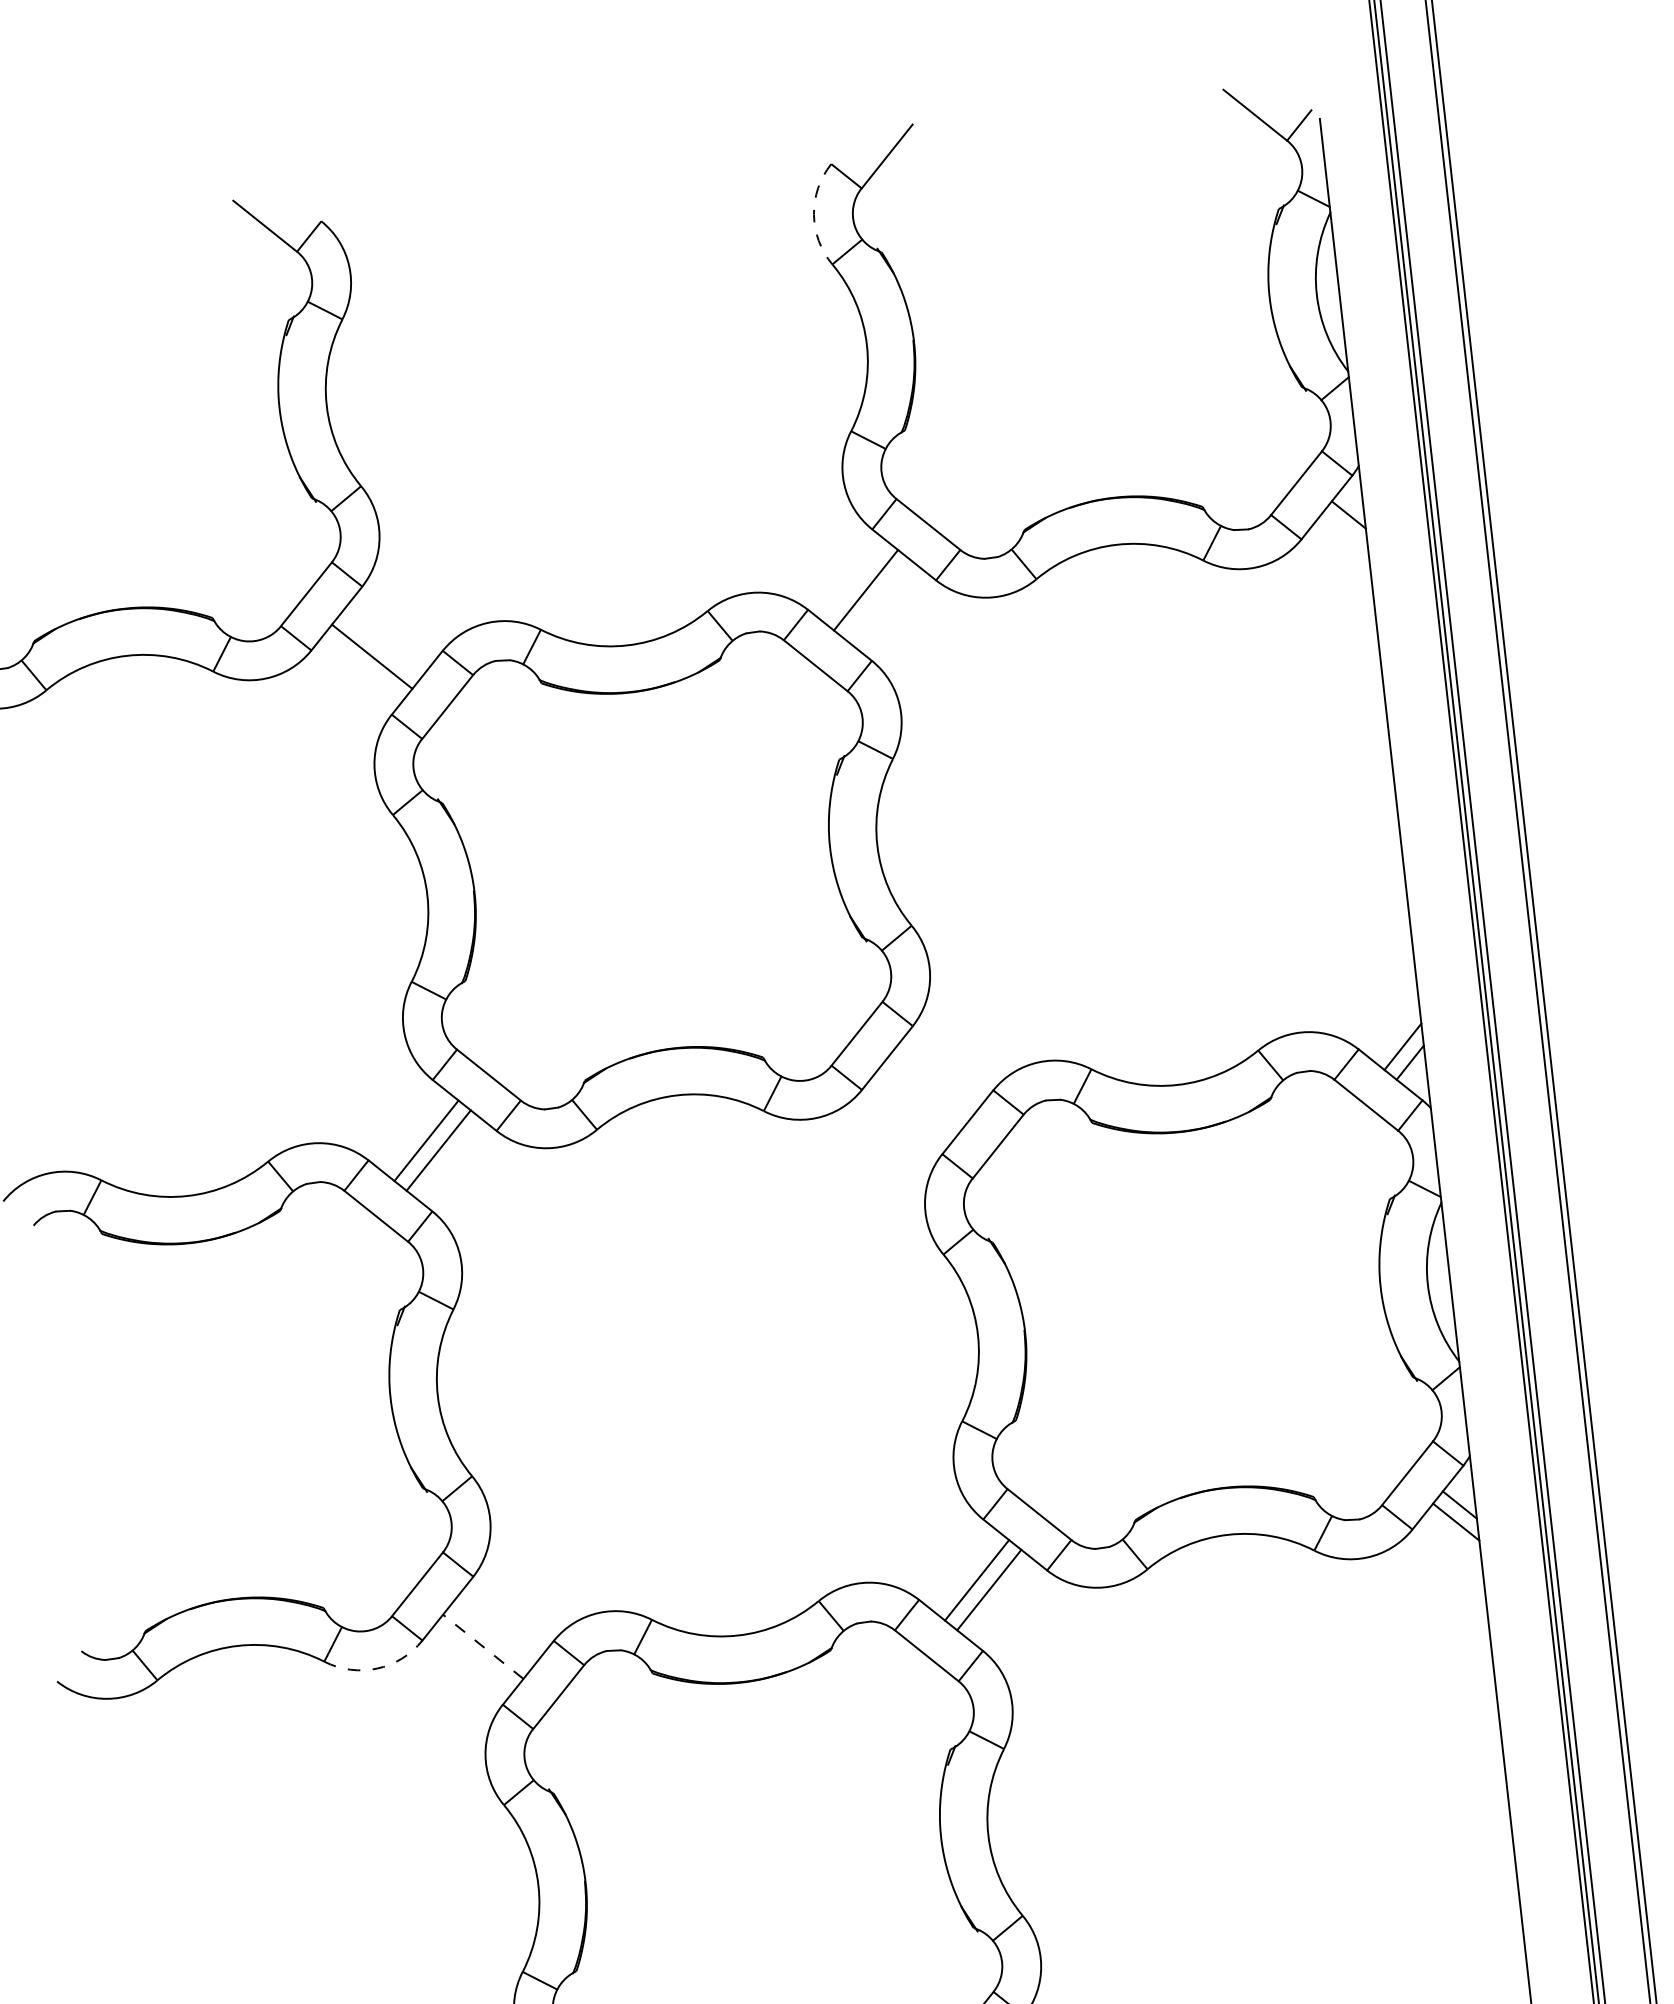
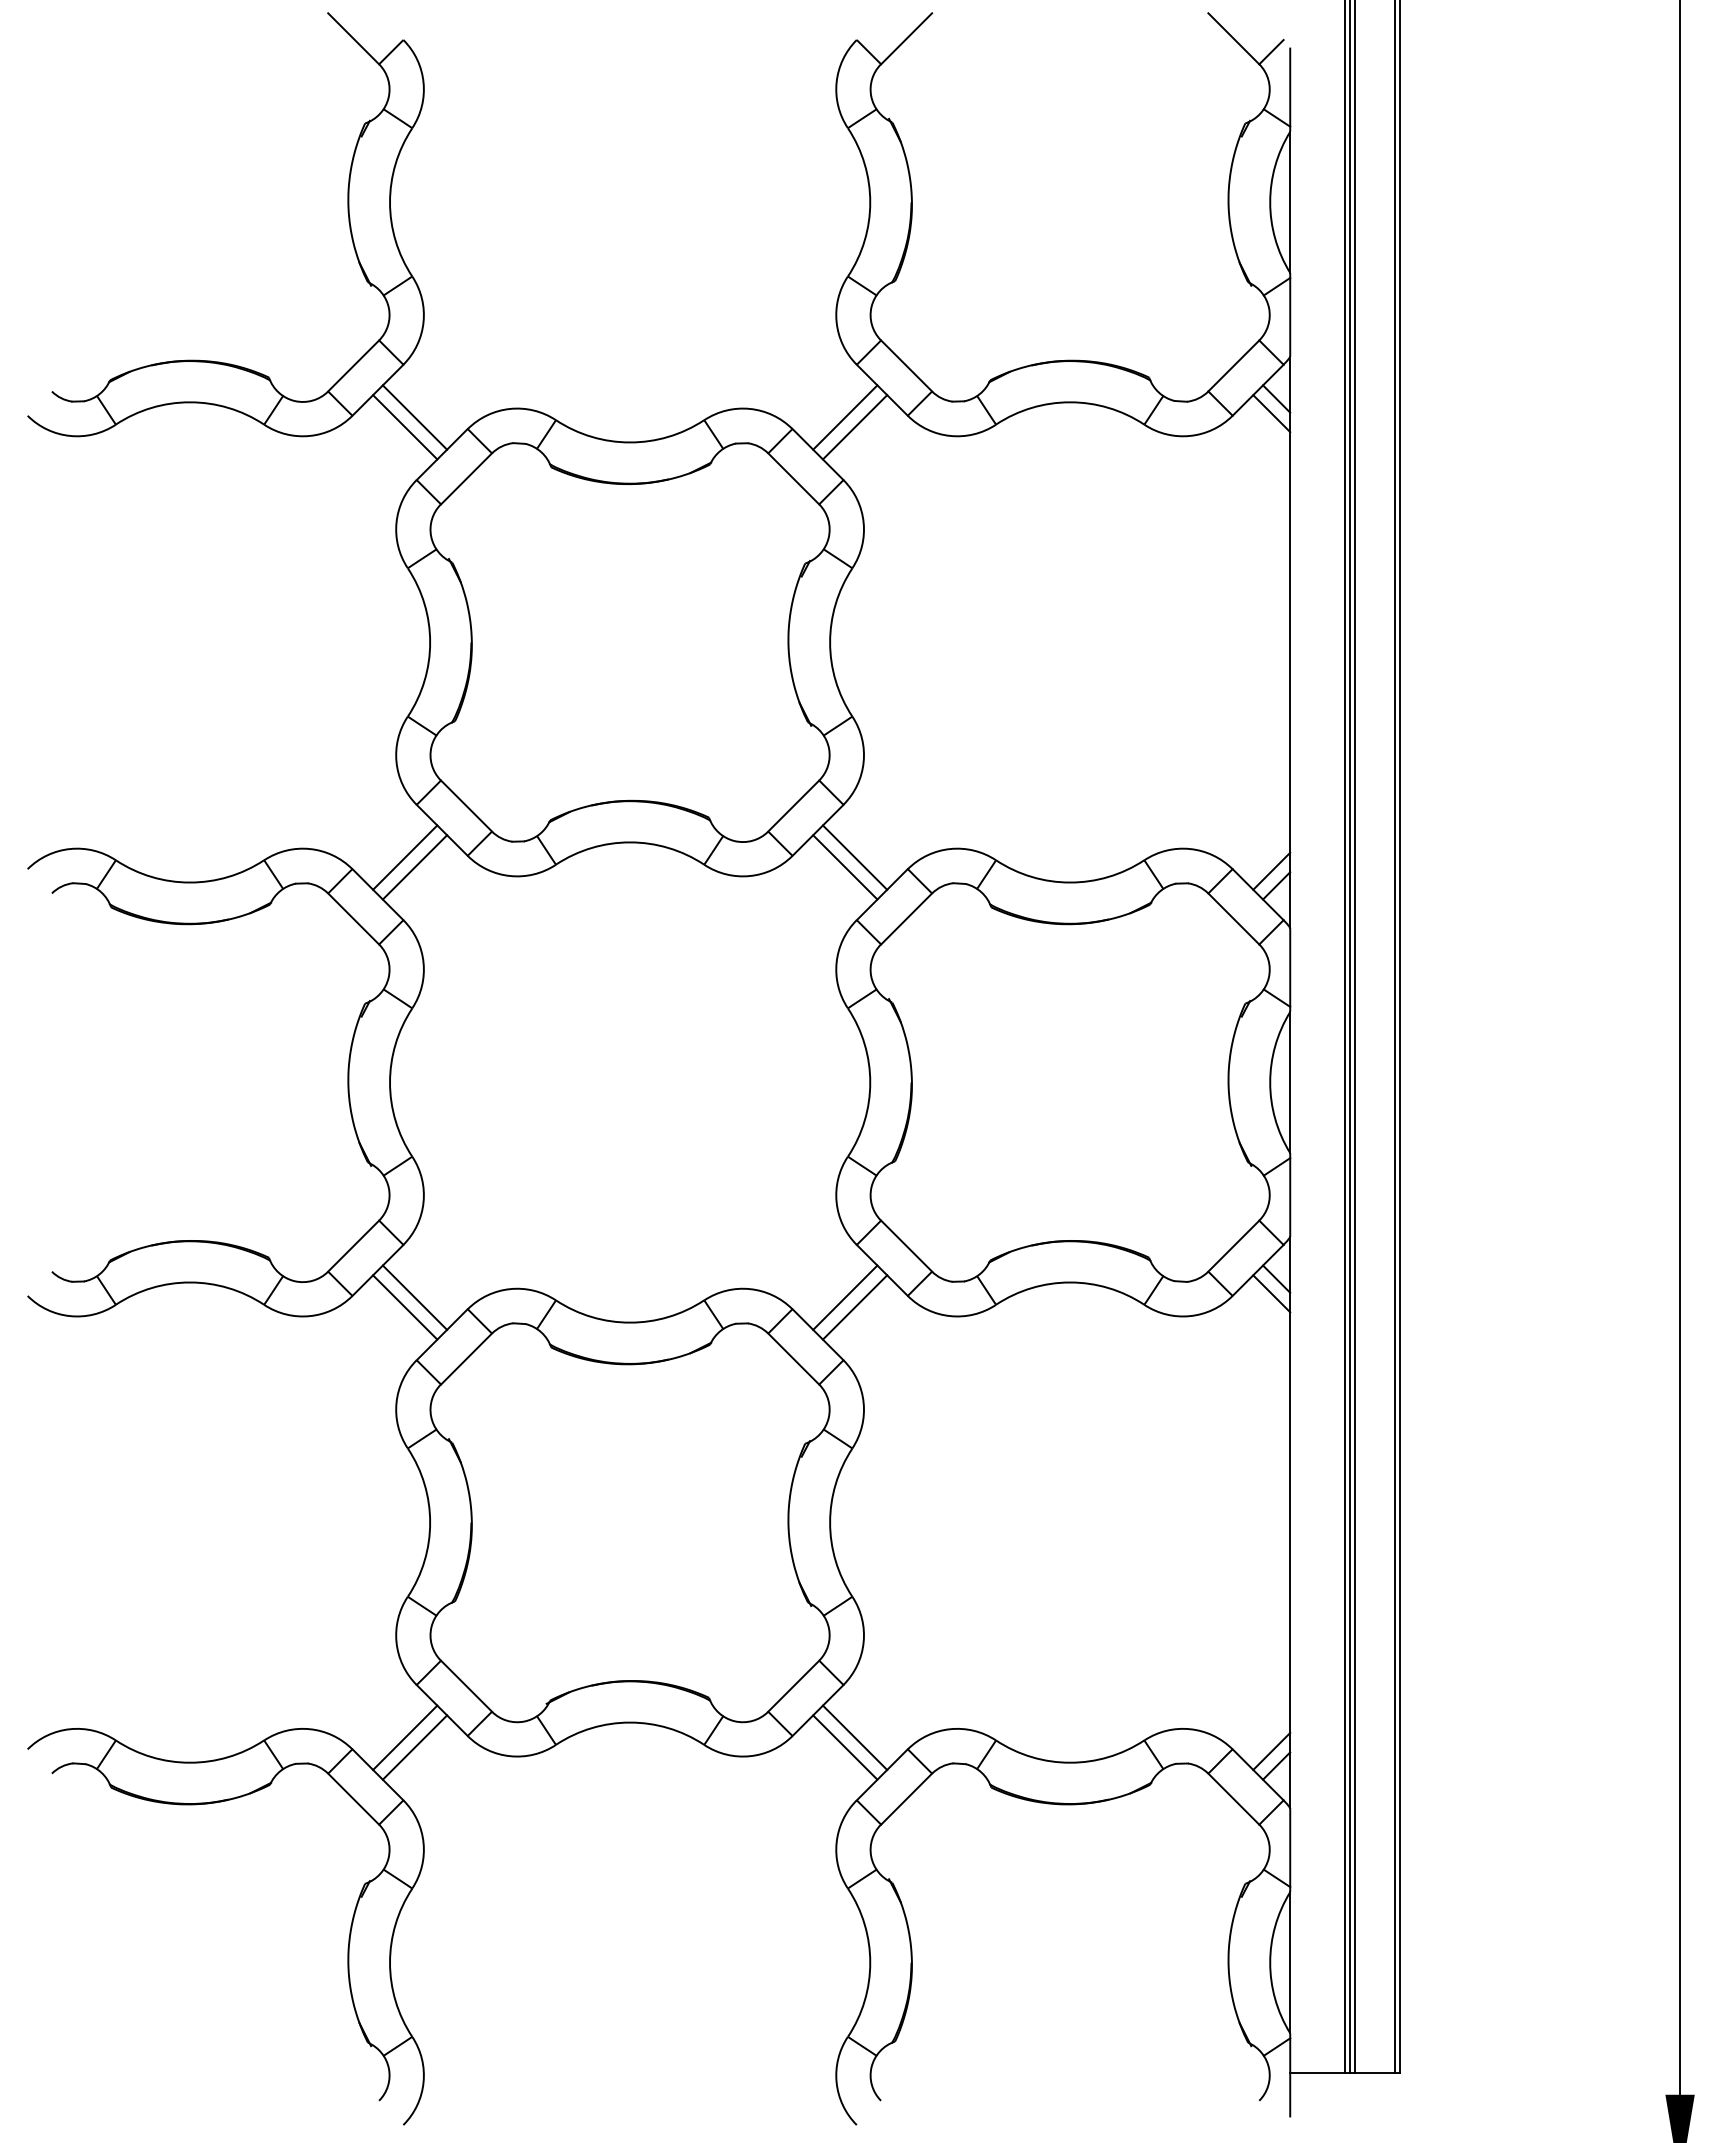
arc: (813, 214) -> (836, 82), dashed -> solid
line: (1344, 531) -> (1271, 413), added
line: (877, 600) -> (854, 427), added
line: (381, 644) -> (414, 417), added
line: (931, 1083) -> (854, 857), added
line: (922, 1096) -> (845, 867), added
line: (492, 1634) -> (414, 1297), added
line: (482, 1646) -> (404, 1307), dashed -> solid
arc: (376, 1669) -> (309, 1316), dashed -> solid

